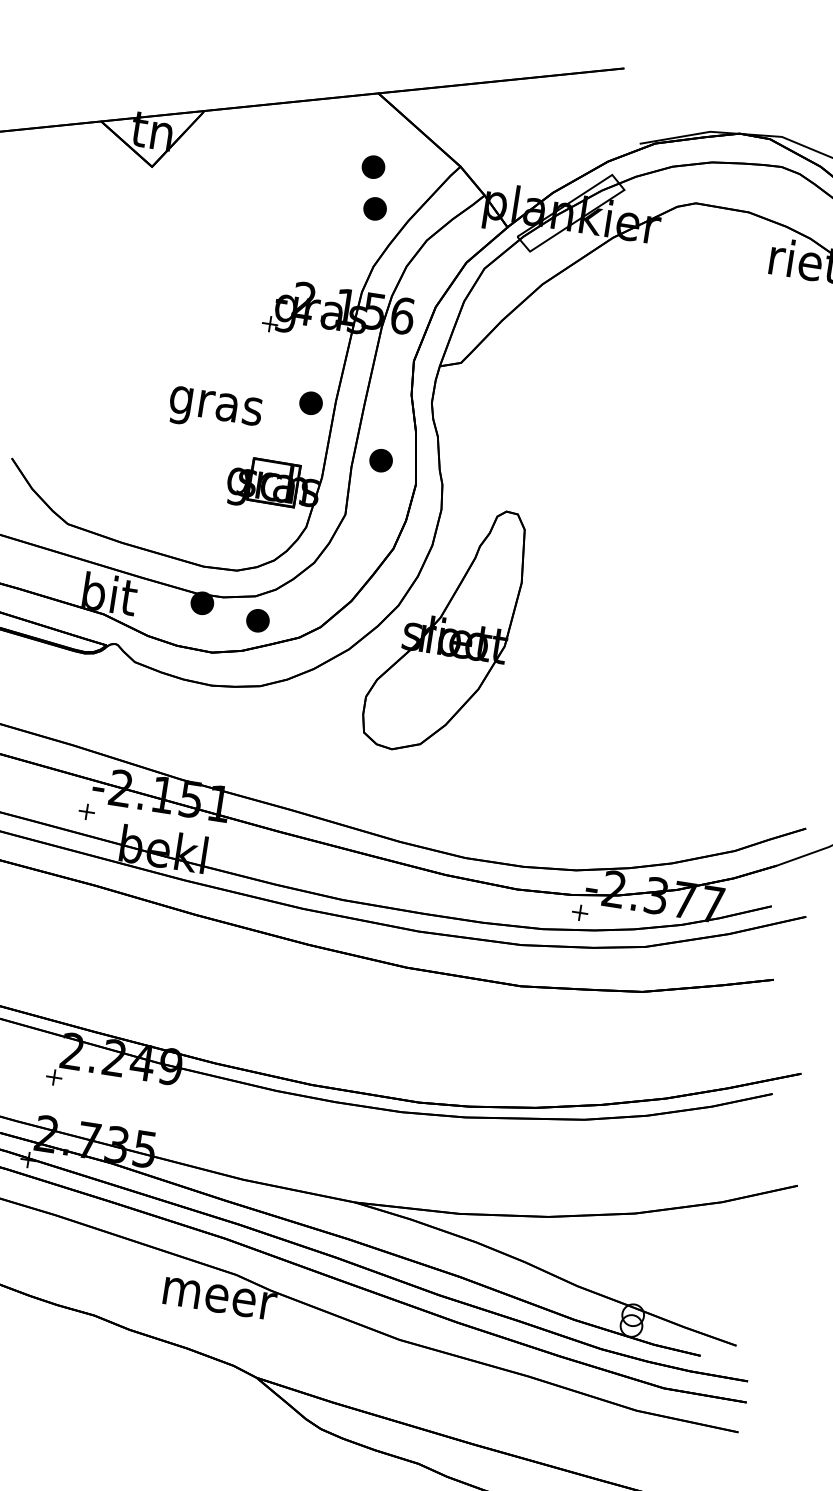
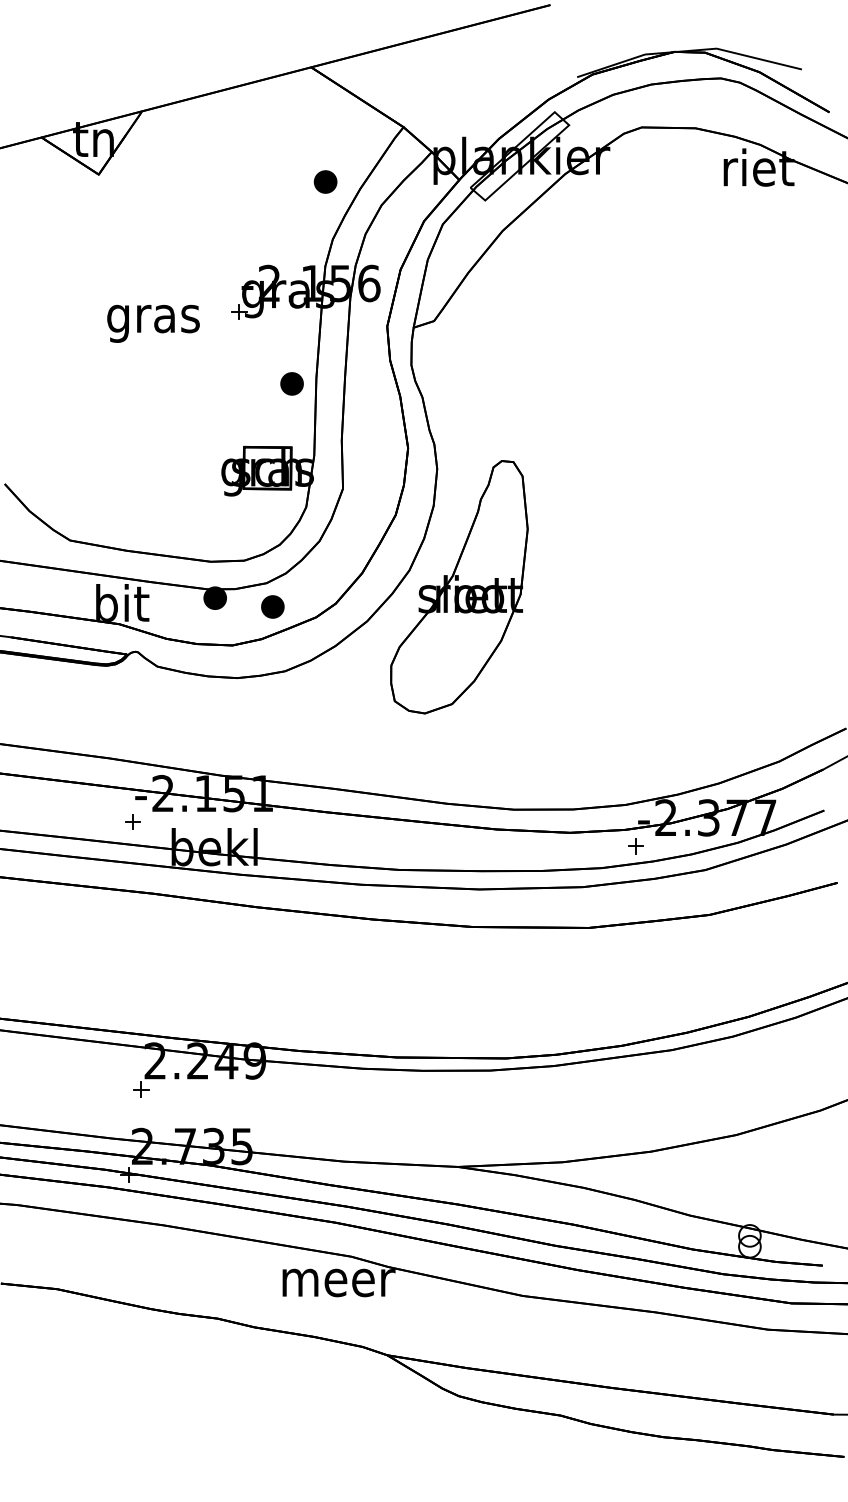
part: (373, 166) -> (317, 140), removed
text: (215, 410) -> (153, 323), moved
part: (380, 460) -> (369, 429), removed

